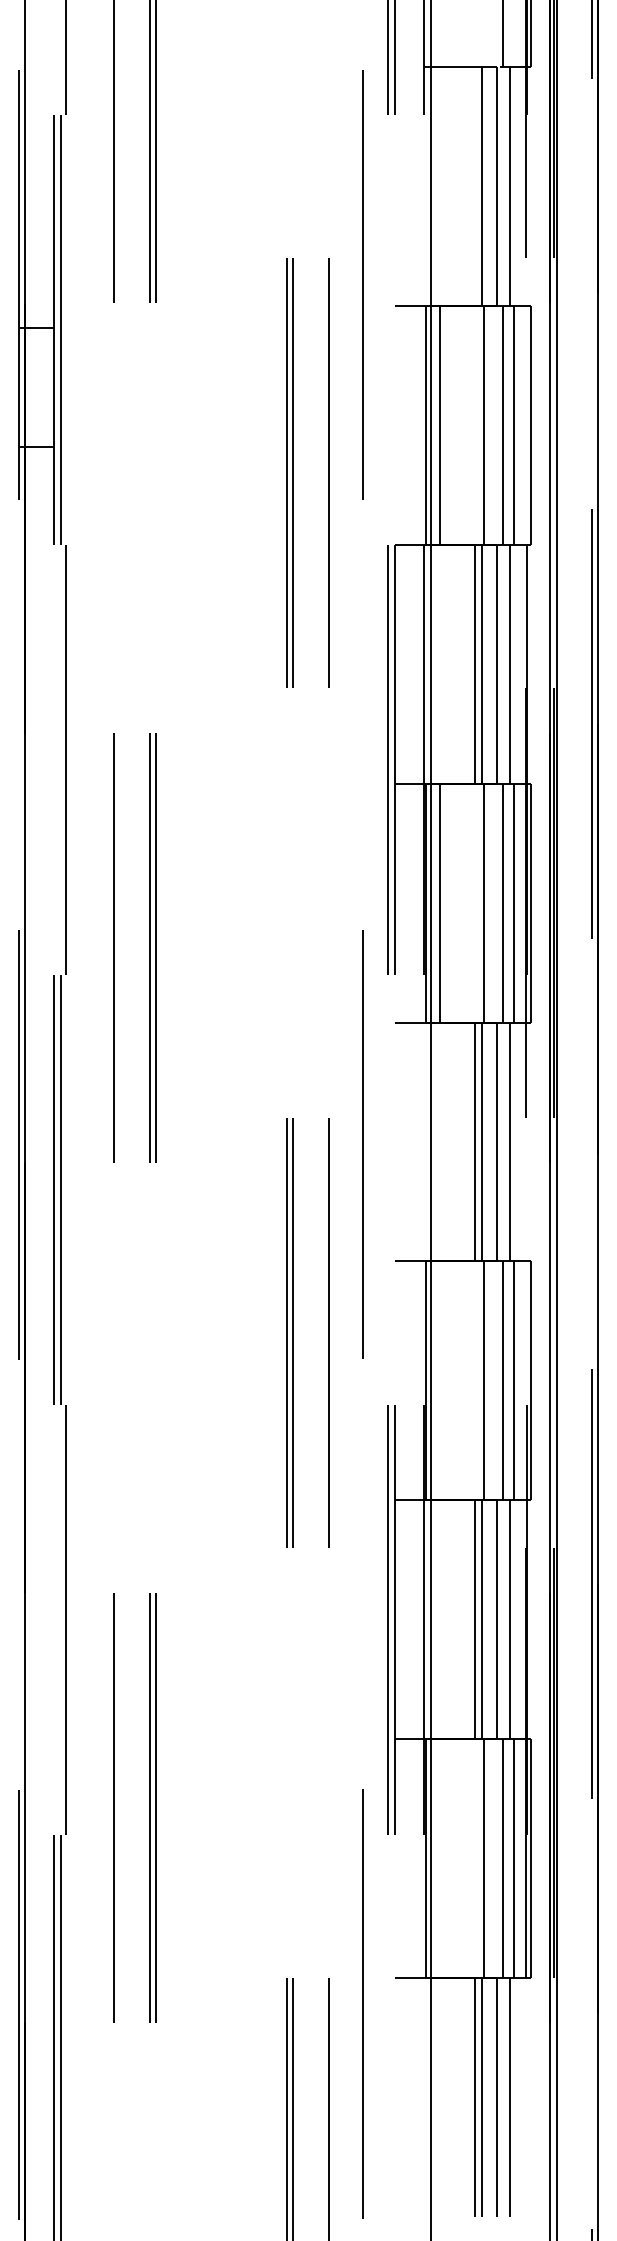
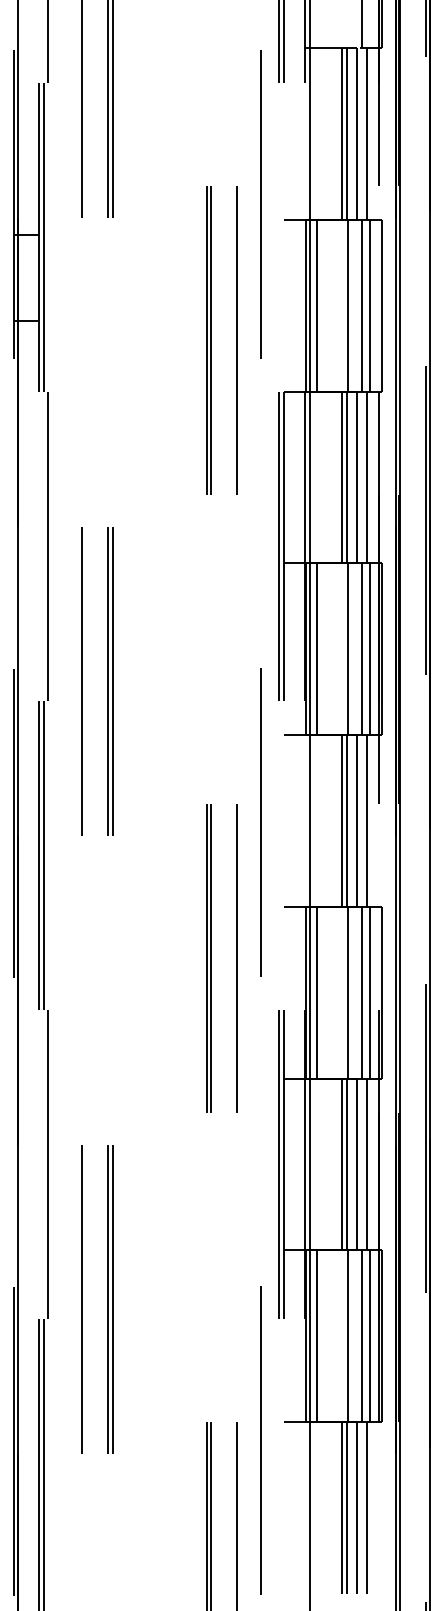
line: (475, 186) -> (342, 133), added
line: (439, 1380) -> (316, 992), added
line: (439, 1858) -> (316, 1336), added

